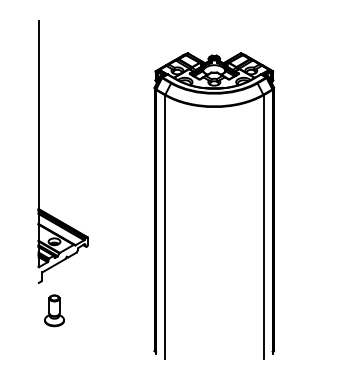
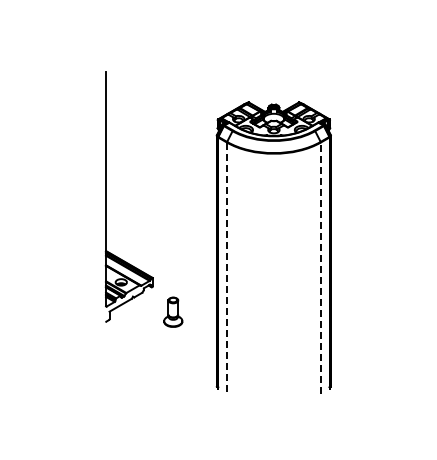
line: (164, 227) -> (226, 268), solid -> dashed
line: (263, 227) -> (320, 268), solid -> dashed
part: (54, 309) -> (173, 311), moved

